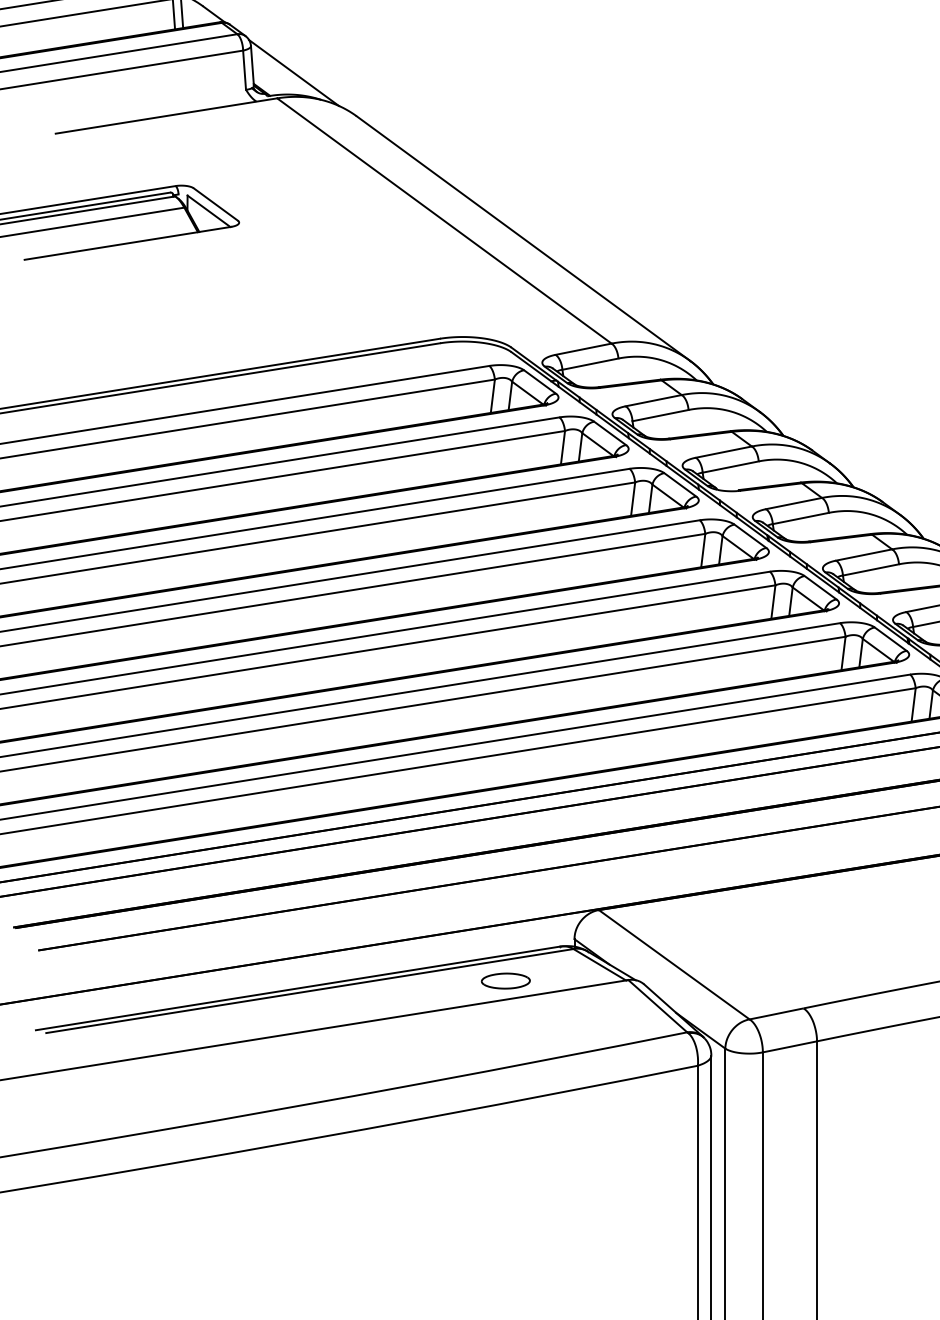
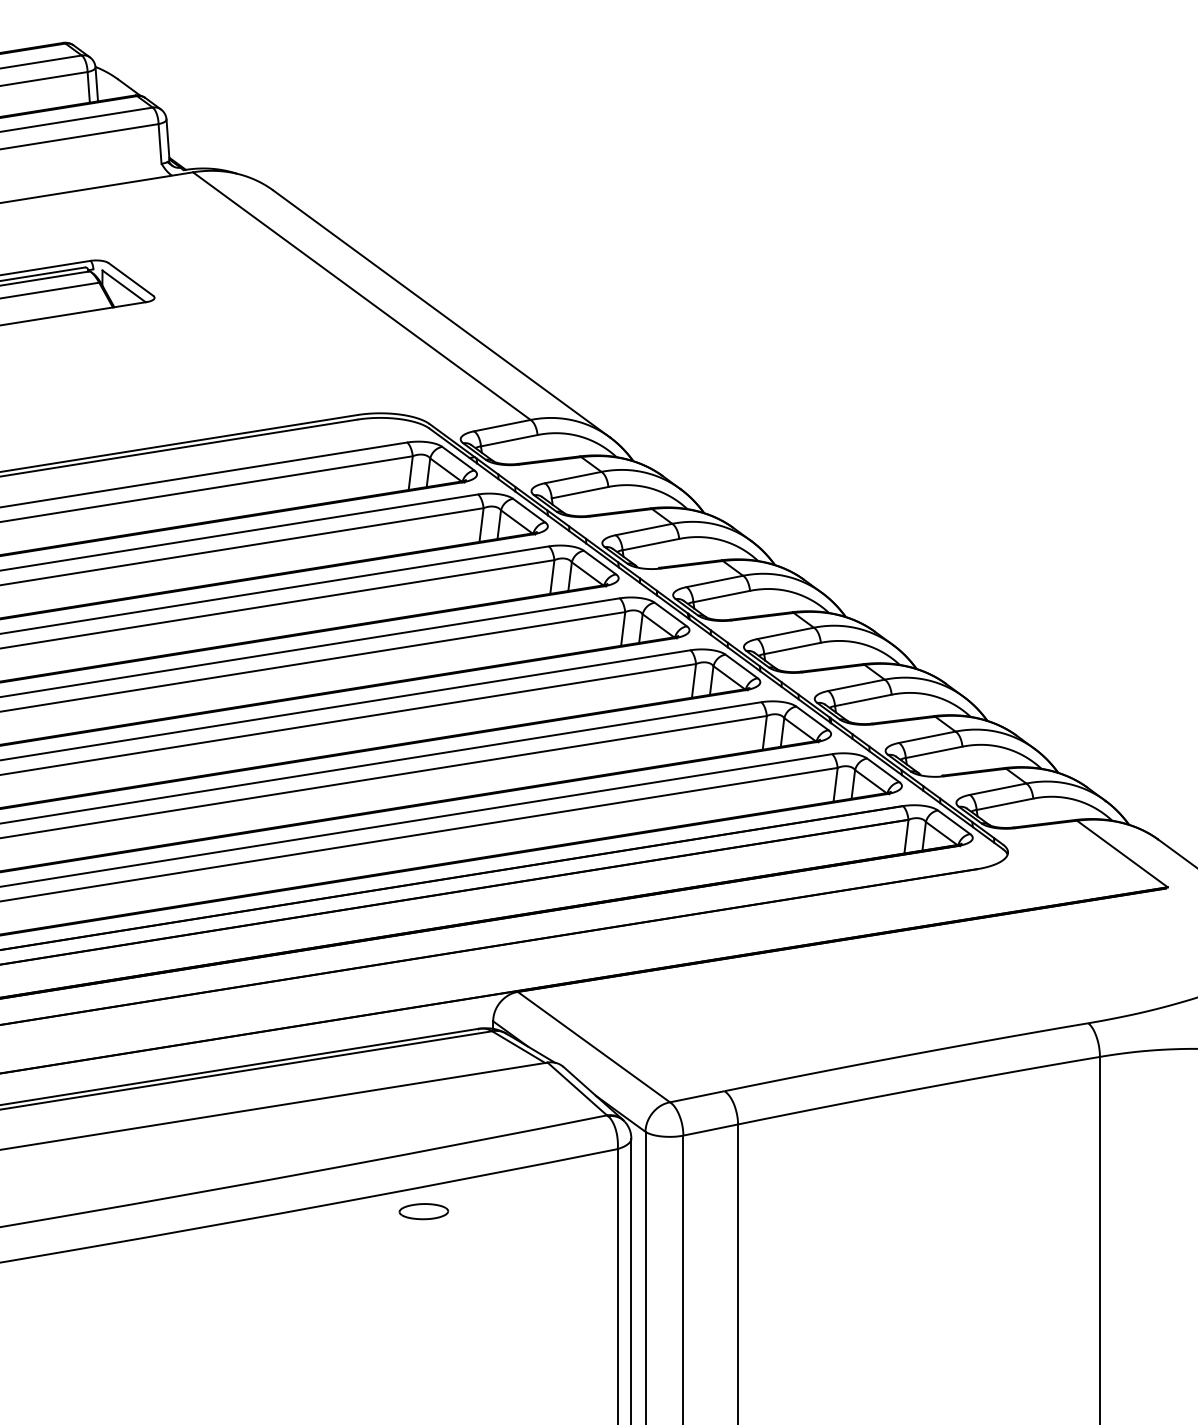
line: (293, 72) -> (209, 146), removed
part: (505, 980) -> (423, 1211), moved

